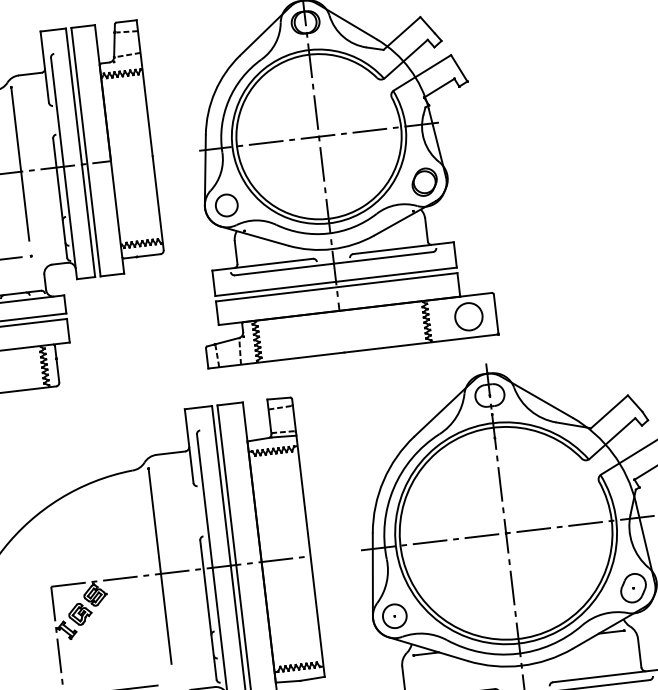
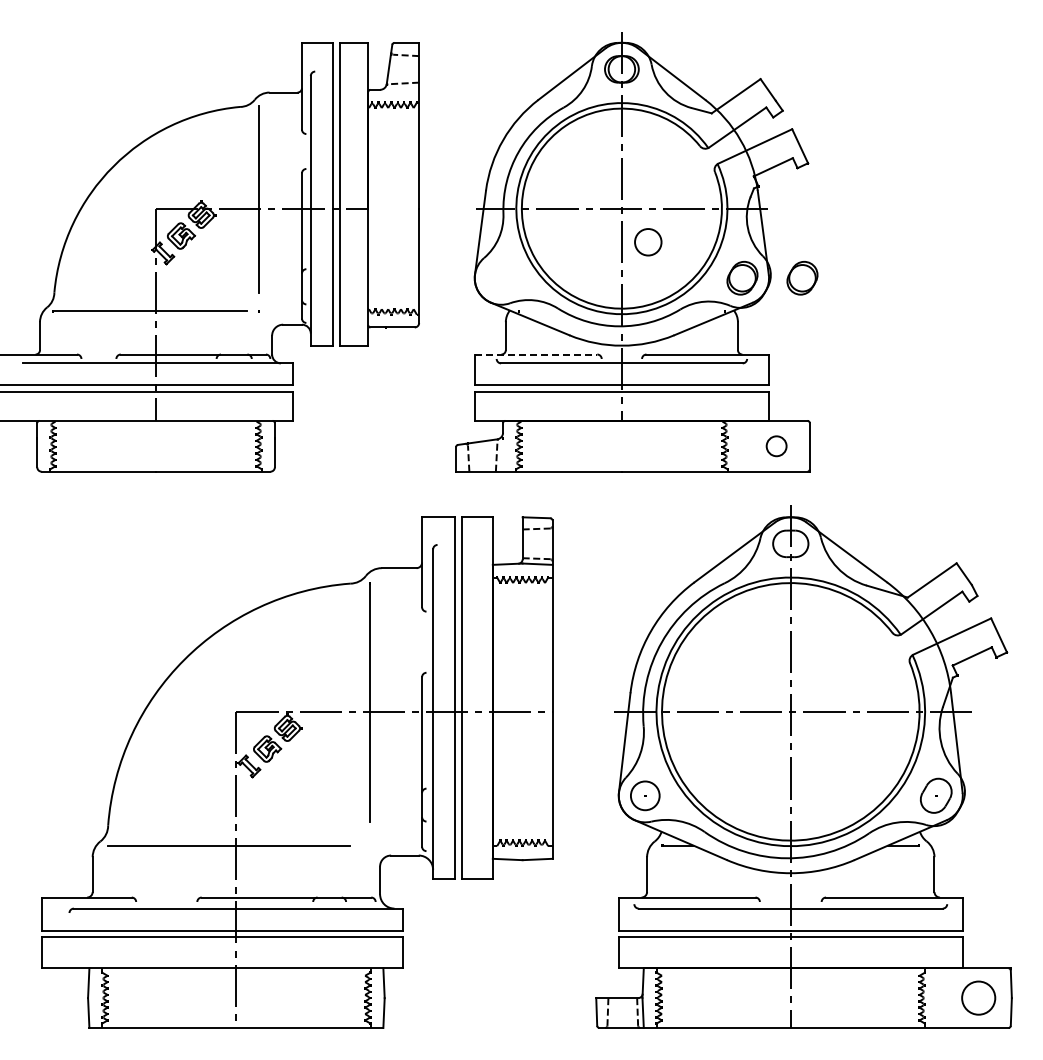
part: (473, 176) -> (802, 278), added
circle: (226, 205) -> (648, 242), moved
line: (263, 264) -> (536, 354), solid -> dashed
circle: (468, 316) -> (776, 445), size x0.6

